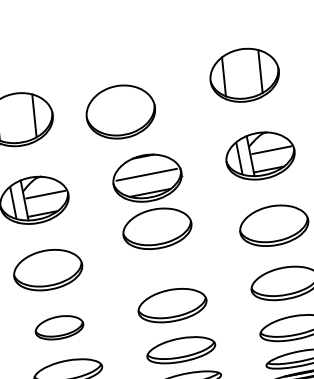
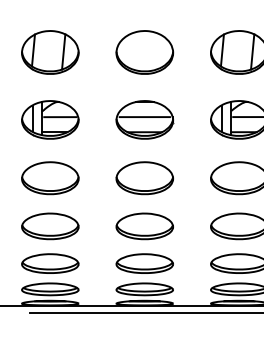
part: (120, 112) -> (144, 52), moved
part: (157, 229) -> (144, 178), moved
part: (59, 327) -> (50, 226), size x1.43

